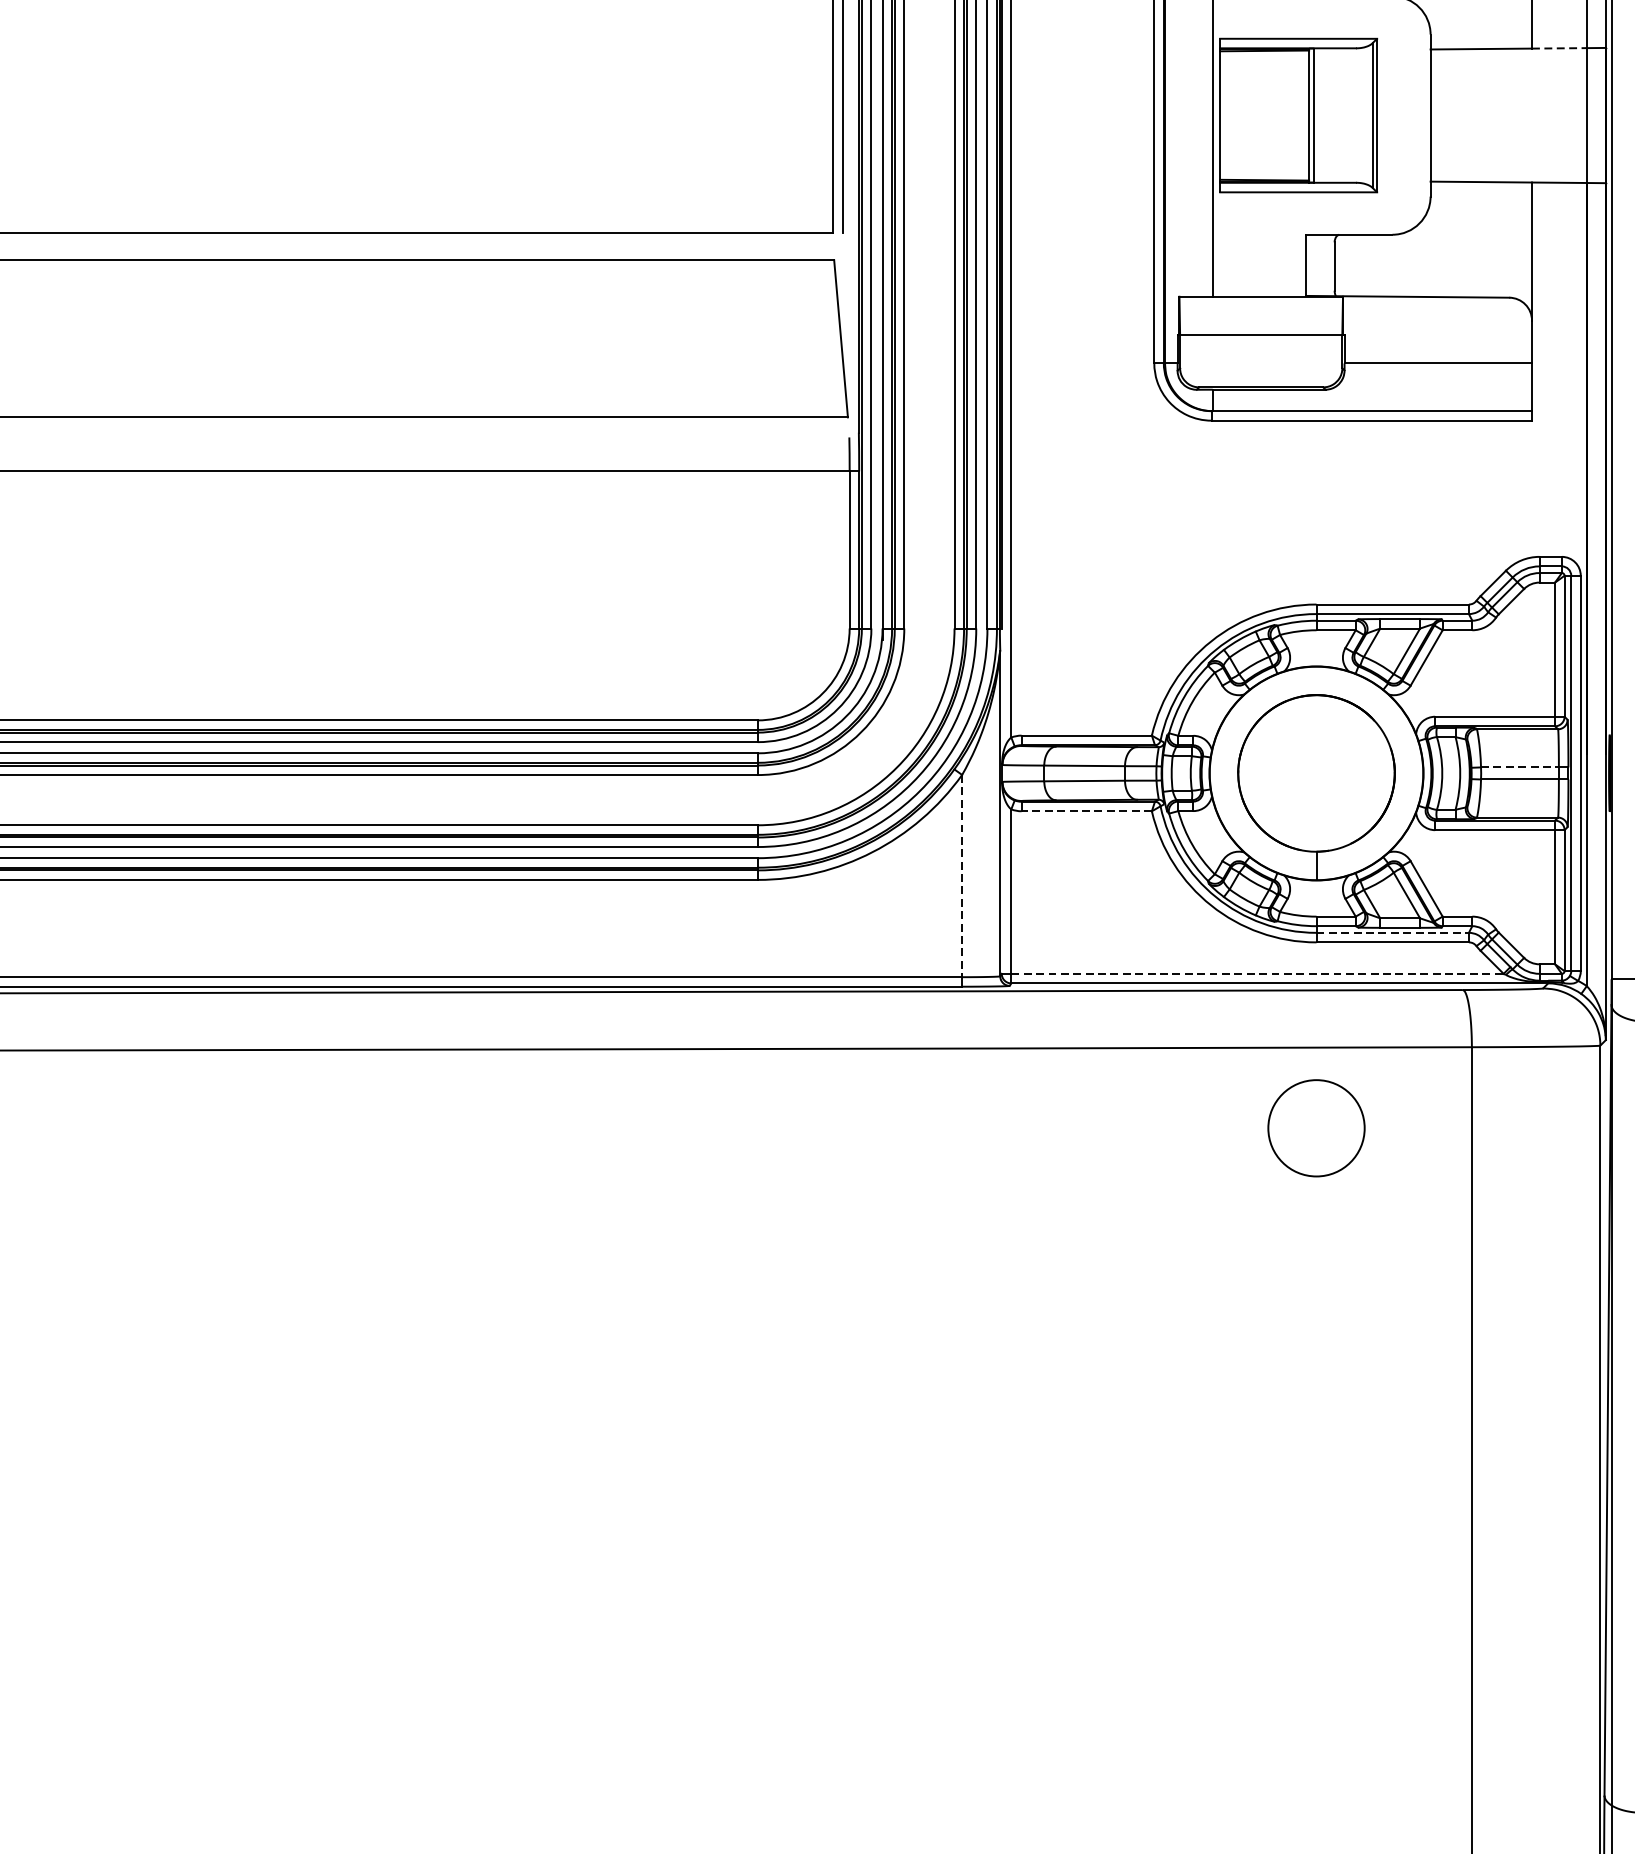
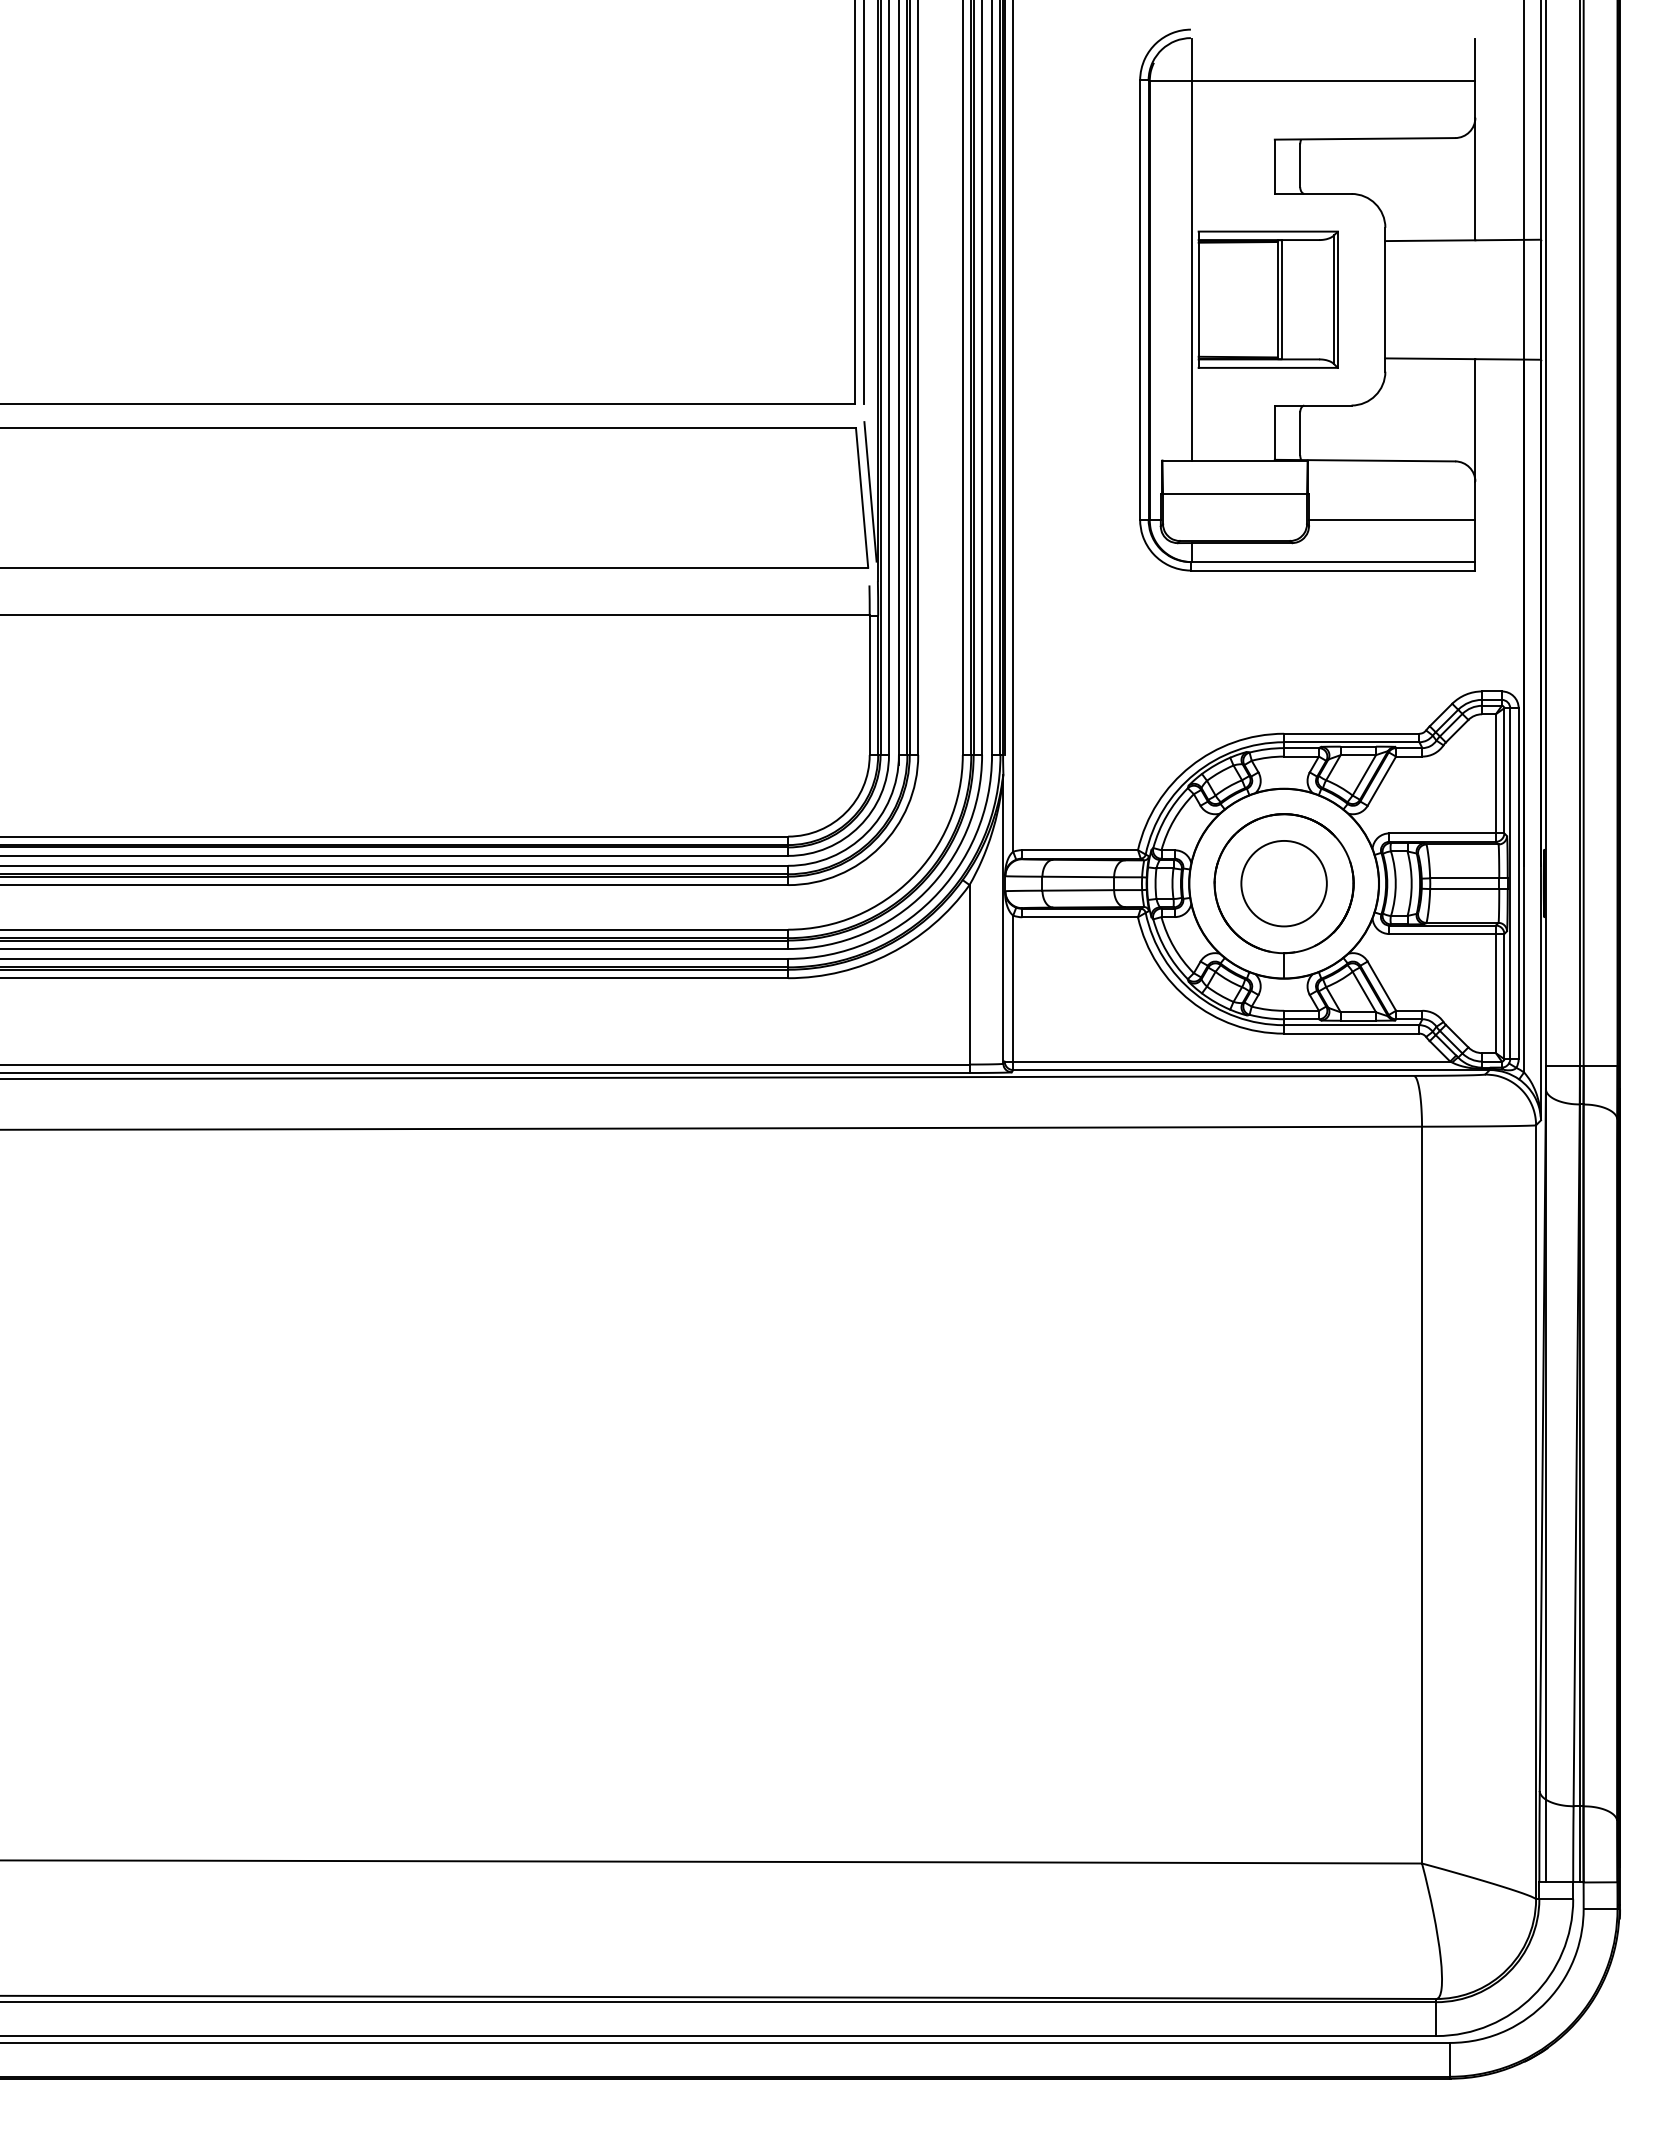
line: (1560, 48) -> (1500, 240), dashed -> solid
line: (850, 331) -> (870, 491), added
line: (1519, 767) -> (1464, 878), dashed -> solid
line: (1087, 811) -> (1080, 917), dashed -> solid
line: (962, 875) -> (969, 974), dashed -> solid
line: (1392, 933) -> (1351, 1025), dashed -> solid
line: (1257, 973) -> (1231, 1061), dashed -> solid
circle: (1315, 1128) -> (1283, 883), moved

